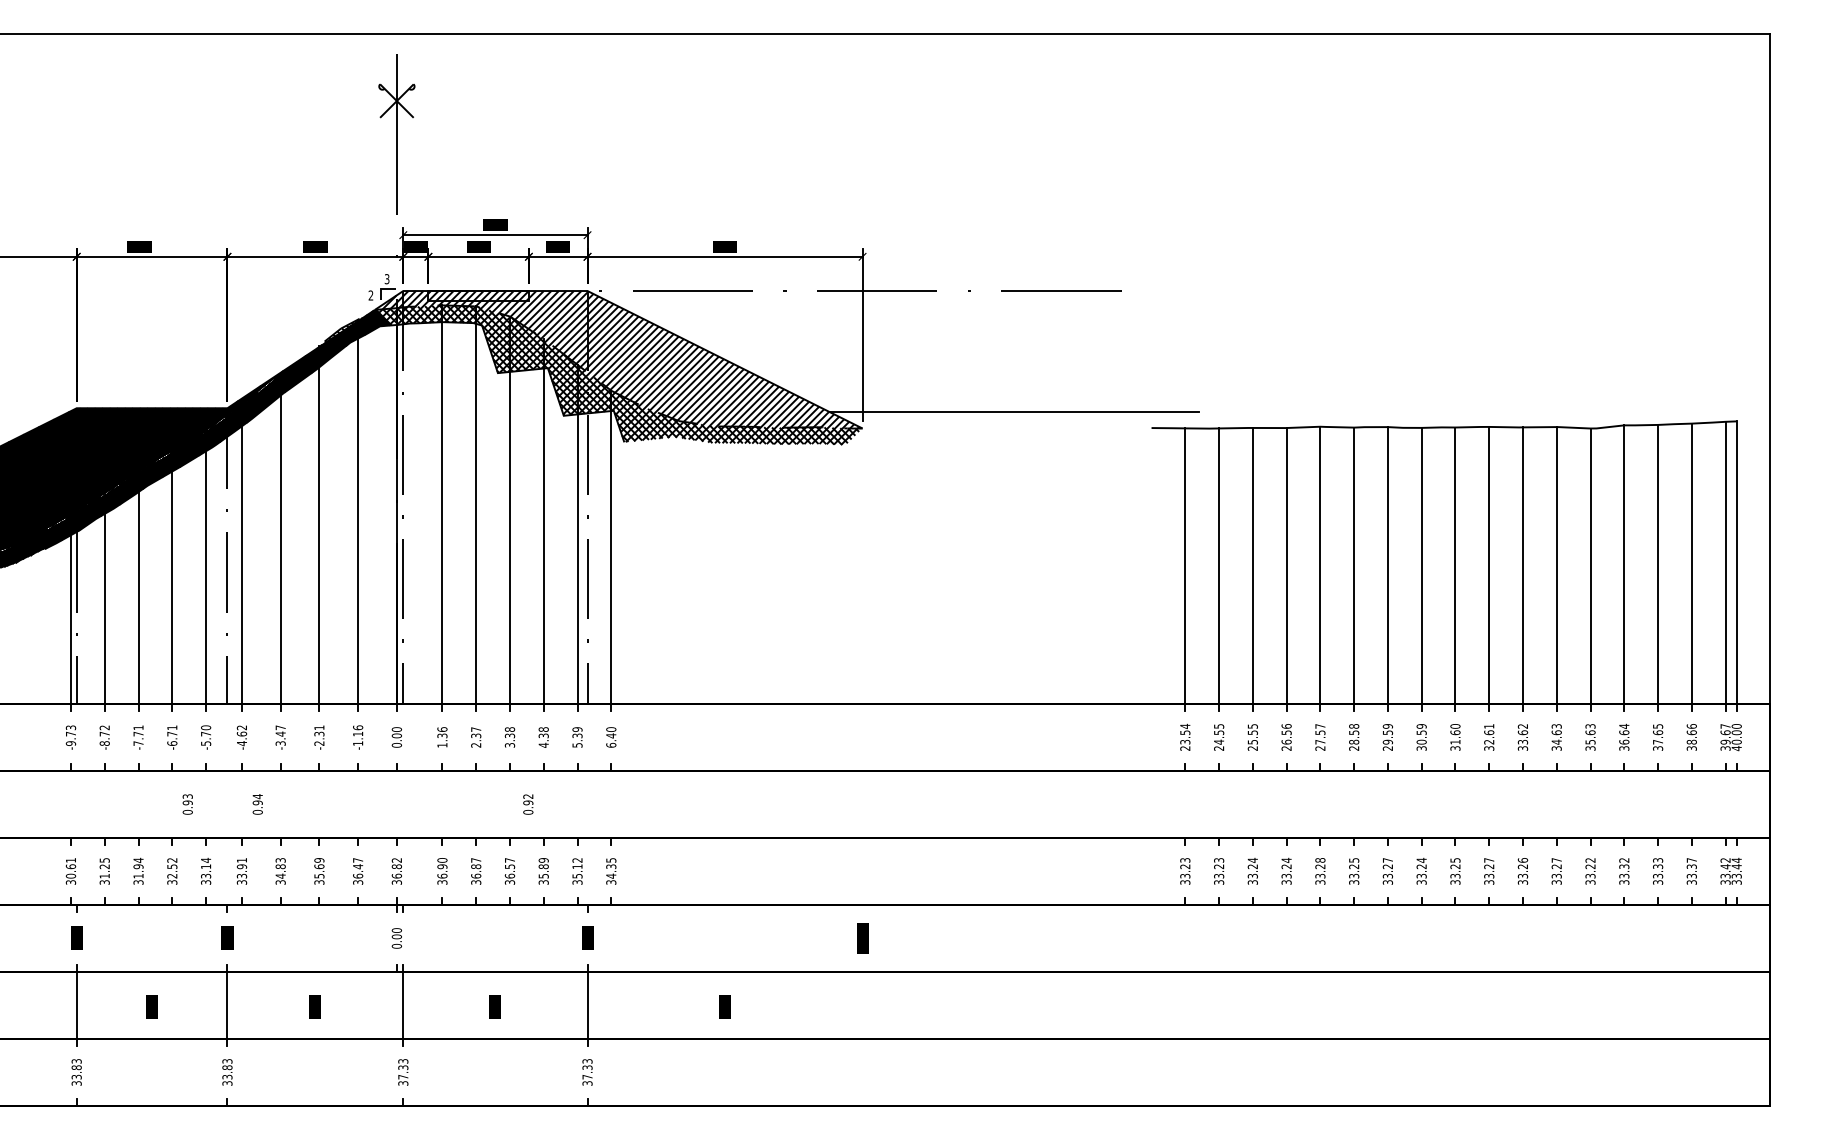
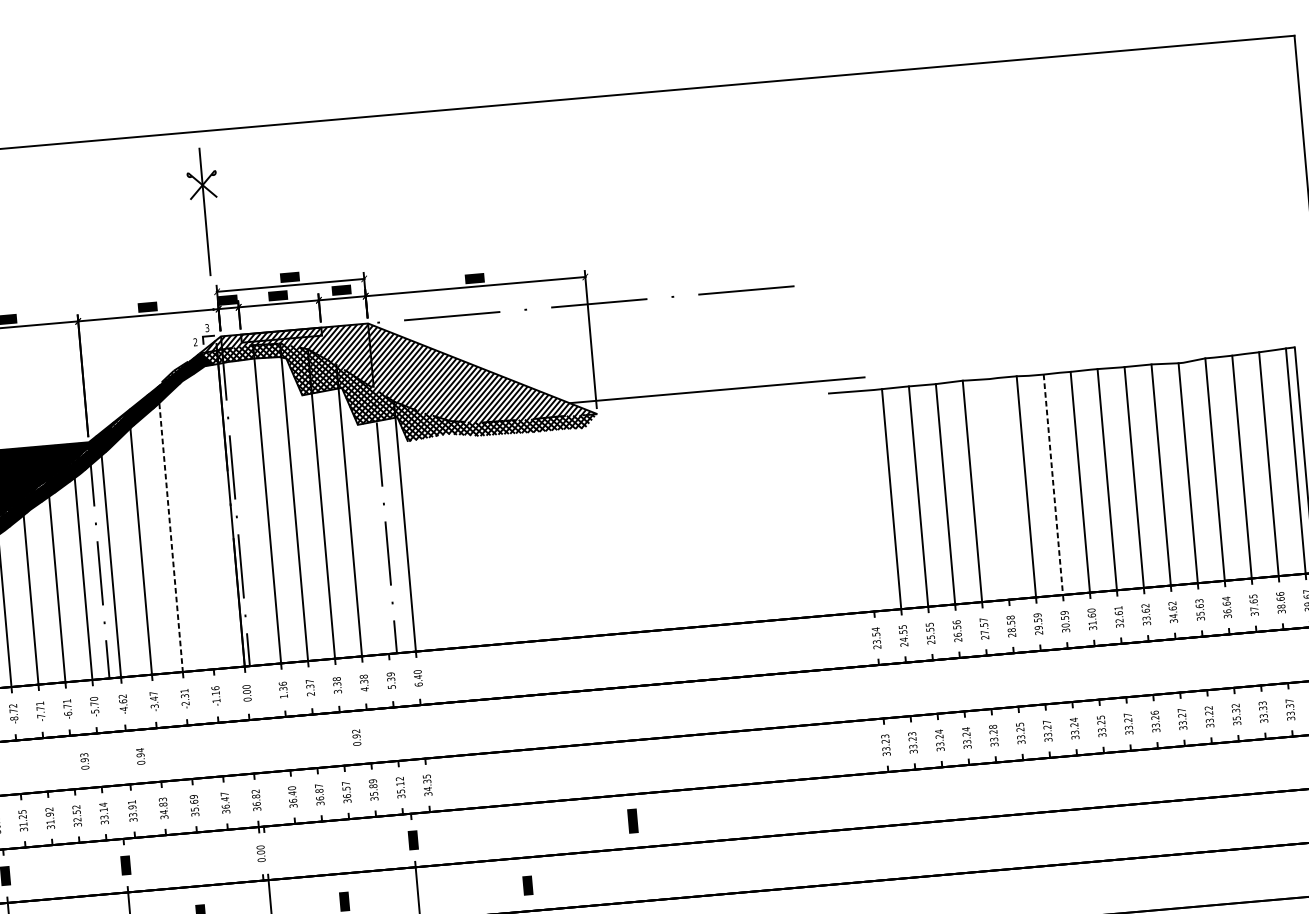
line: (358, 511) -> (200, 515), removed
line: (319, 525) -> (170, 529), solid -> dashed
line: (577, 533) -> (377, 517), removed
line: (1185, 565) -> (864, 500), removed
line: (1354, 565) -> (999, 489), removed
line: (1421, 566) -> (1053, 485), solid -> dashed
text: (1556, 726) -> (1172, 603), 34.63 -> 34.62
text: (138, 860) -> (49, 809), 31.94 -> 31.92
text: (442, 866) -> (292, 793), 36.90 -> 36.40
text: (1623, 876) -> (1236, 718), 33.32 -> 35.32

